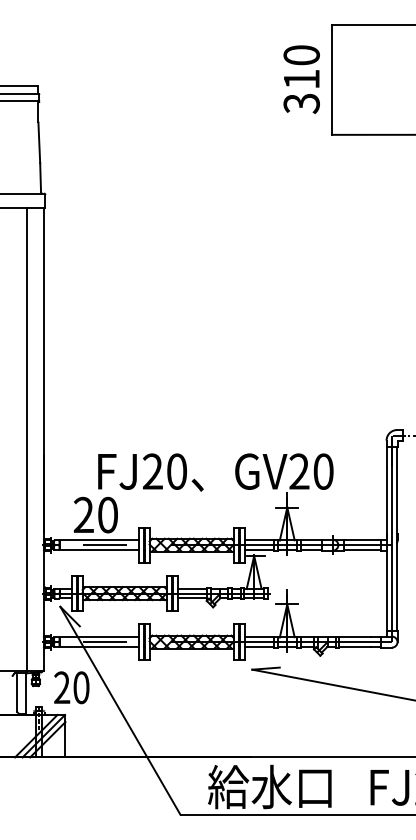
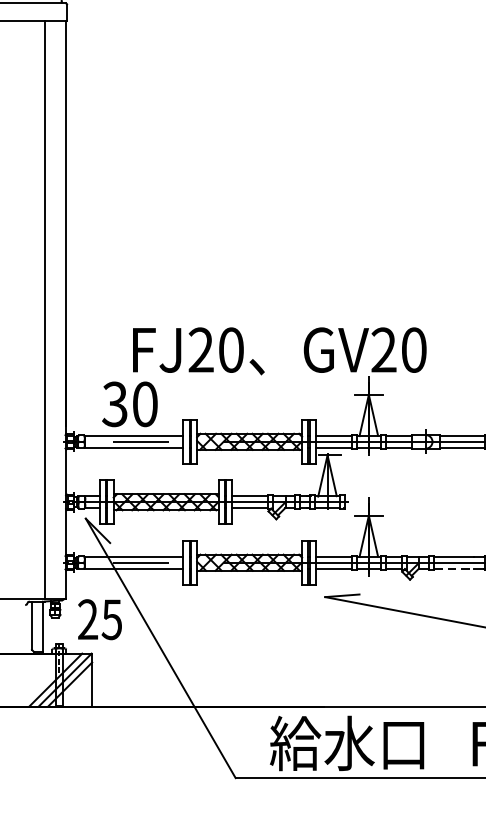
text: (83, 515) -> (114, 404), 20 -> 30
line: (355, 646) -> (453, 568), solid -> dashed
text: (81, 687) -> (112, 619), 20 -> 25

